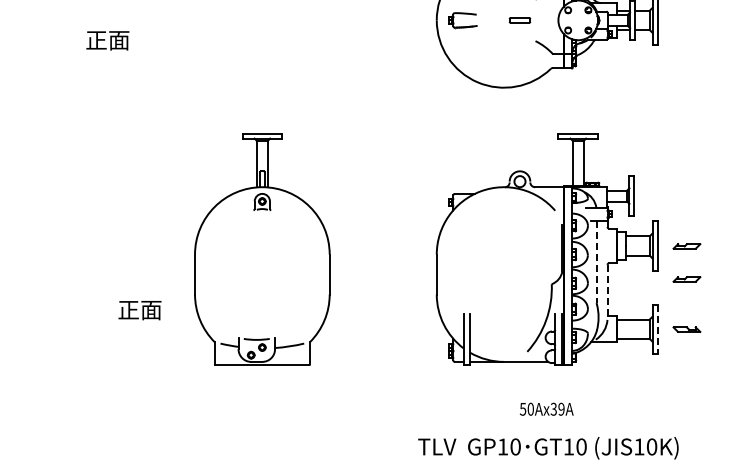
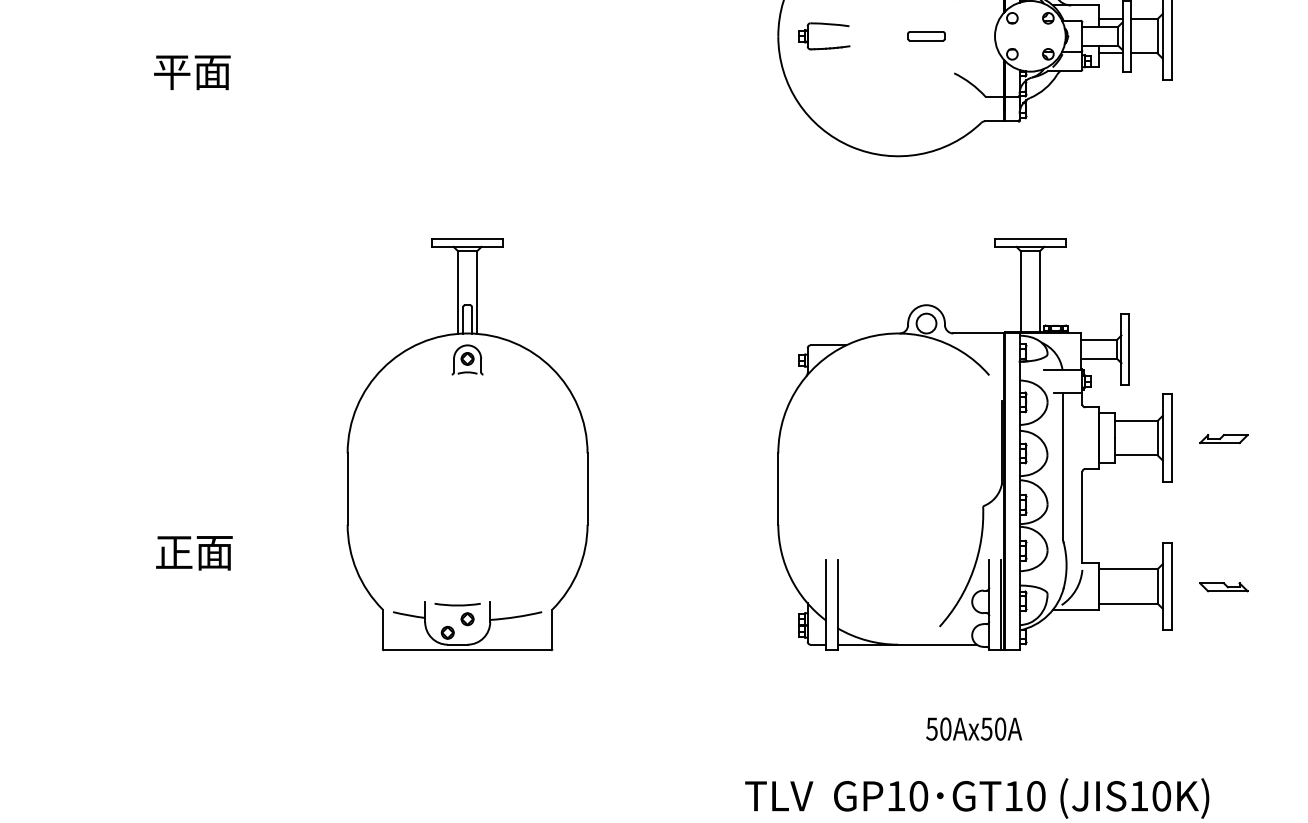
text: (96, 40) -> (172, 72), 正面 -> 平面
line: (596, 262) -> (1062, 467), dashed -> solid
part: (686, 279) -> (1223, 497), removed
line: (607, 290) -> (1082, 517), dashed -> solid
text: (139, 310) -> (193, 553), moved
line: (657, 329) -> (1171, 586), dashed -> solid
text: (557, 408) -> (993, 727), 50Ax39A -> 50Ax50A

